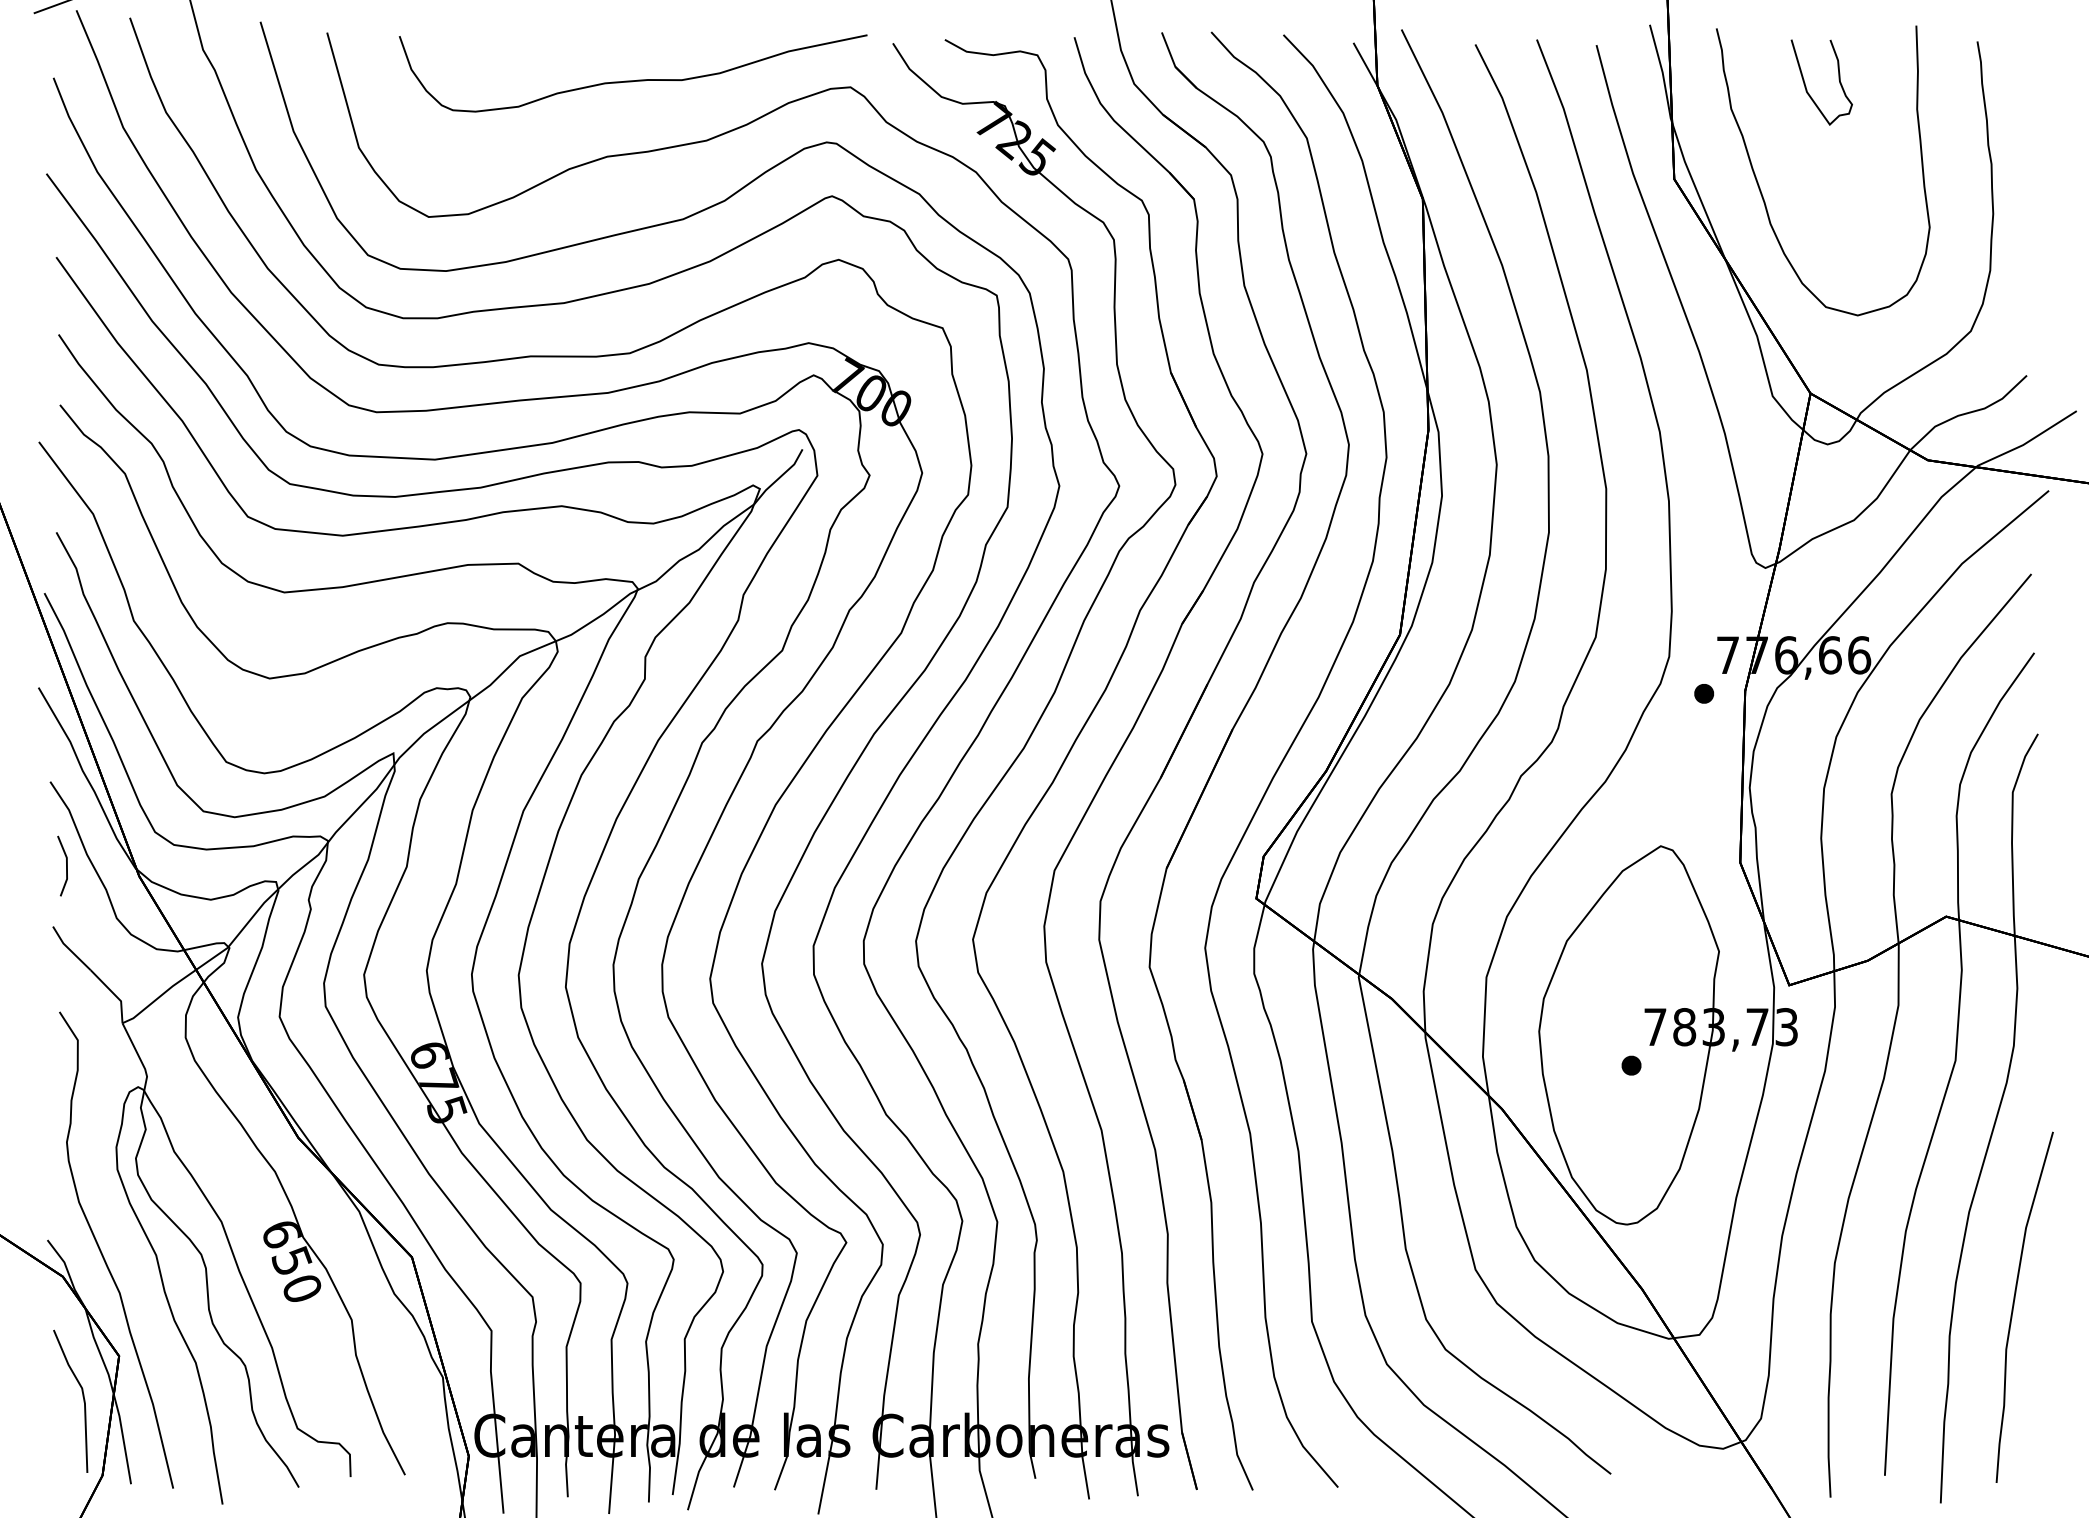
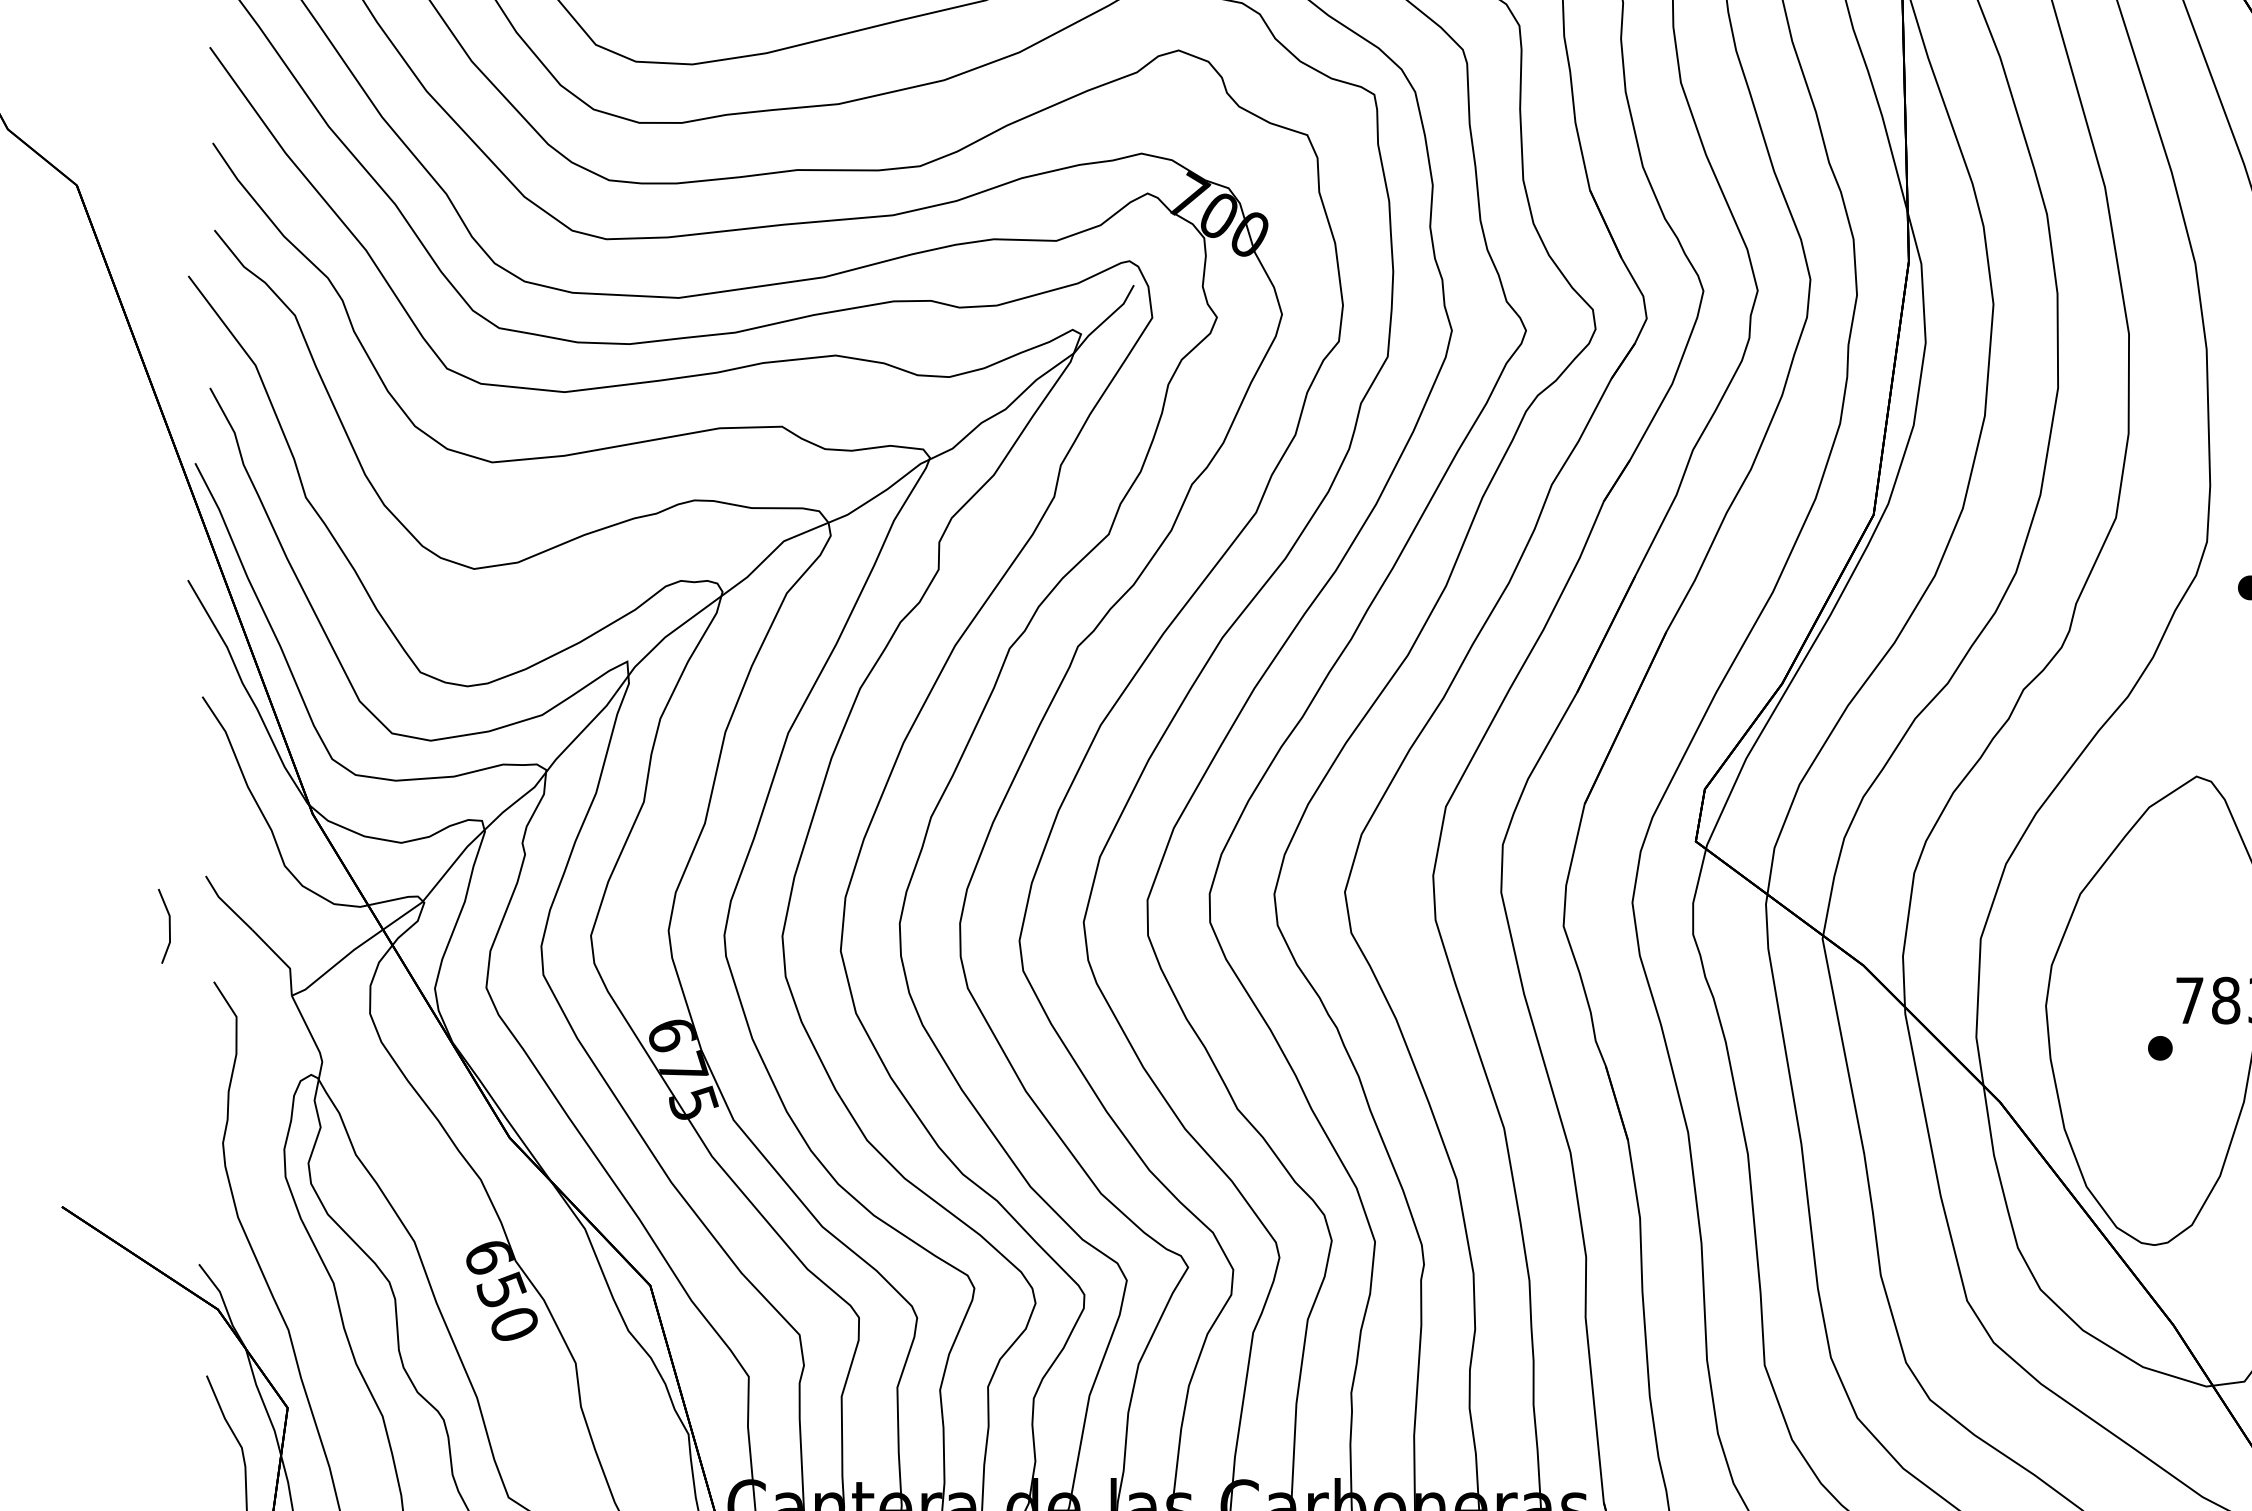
line: (66, 865) -> (169, 925), moved

